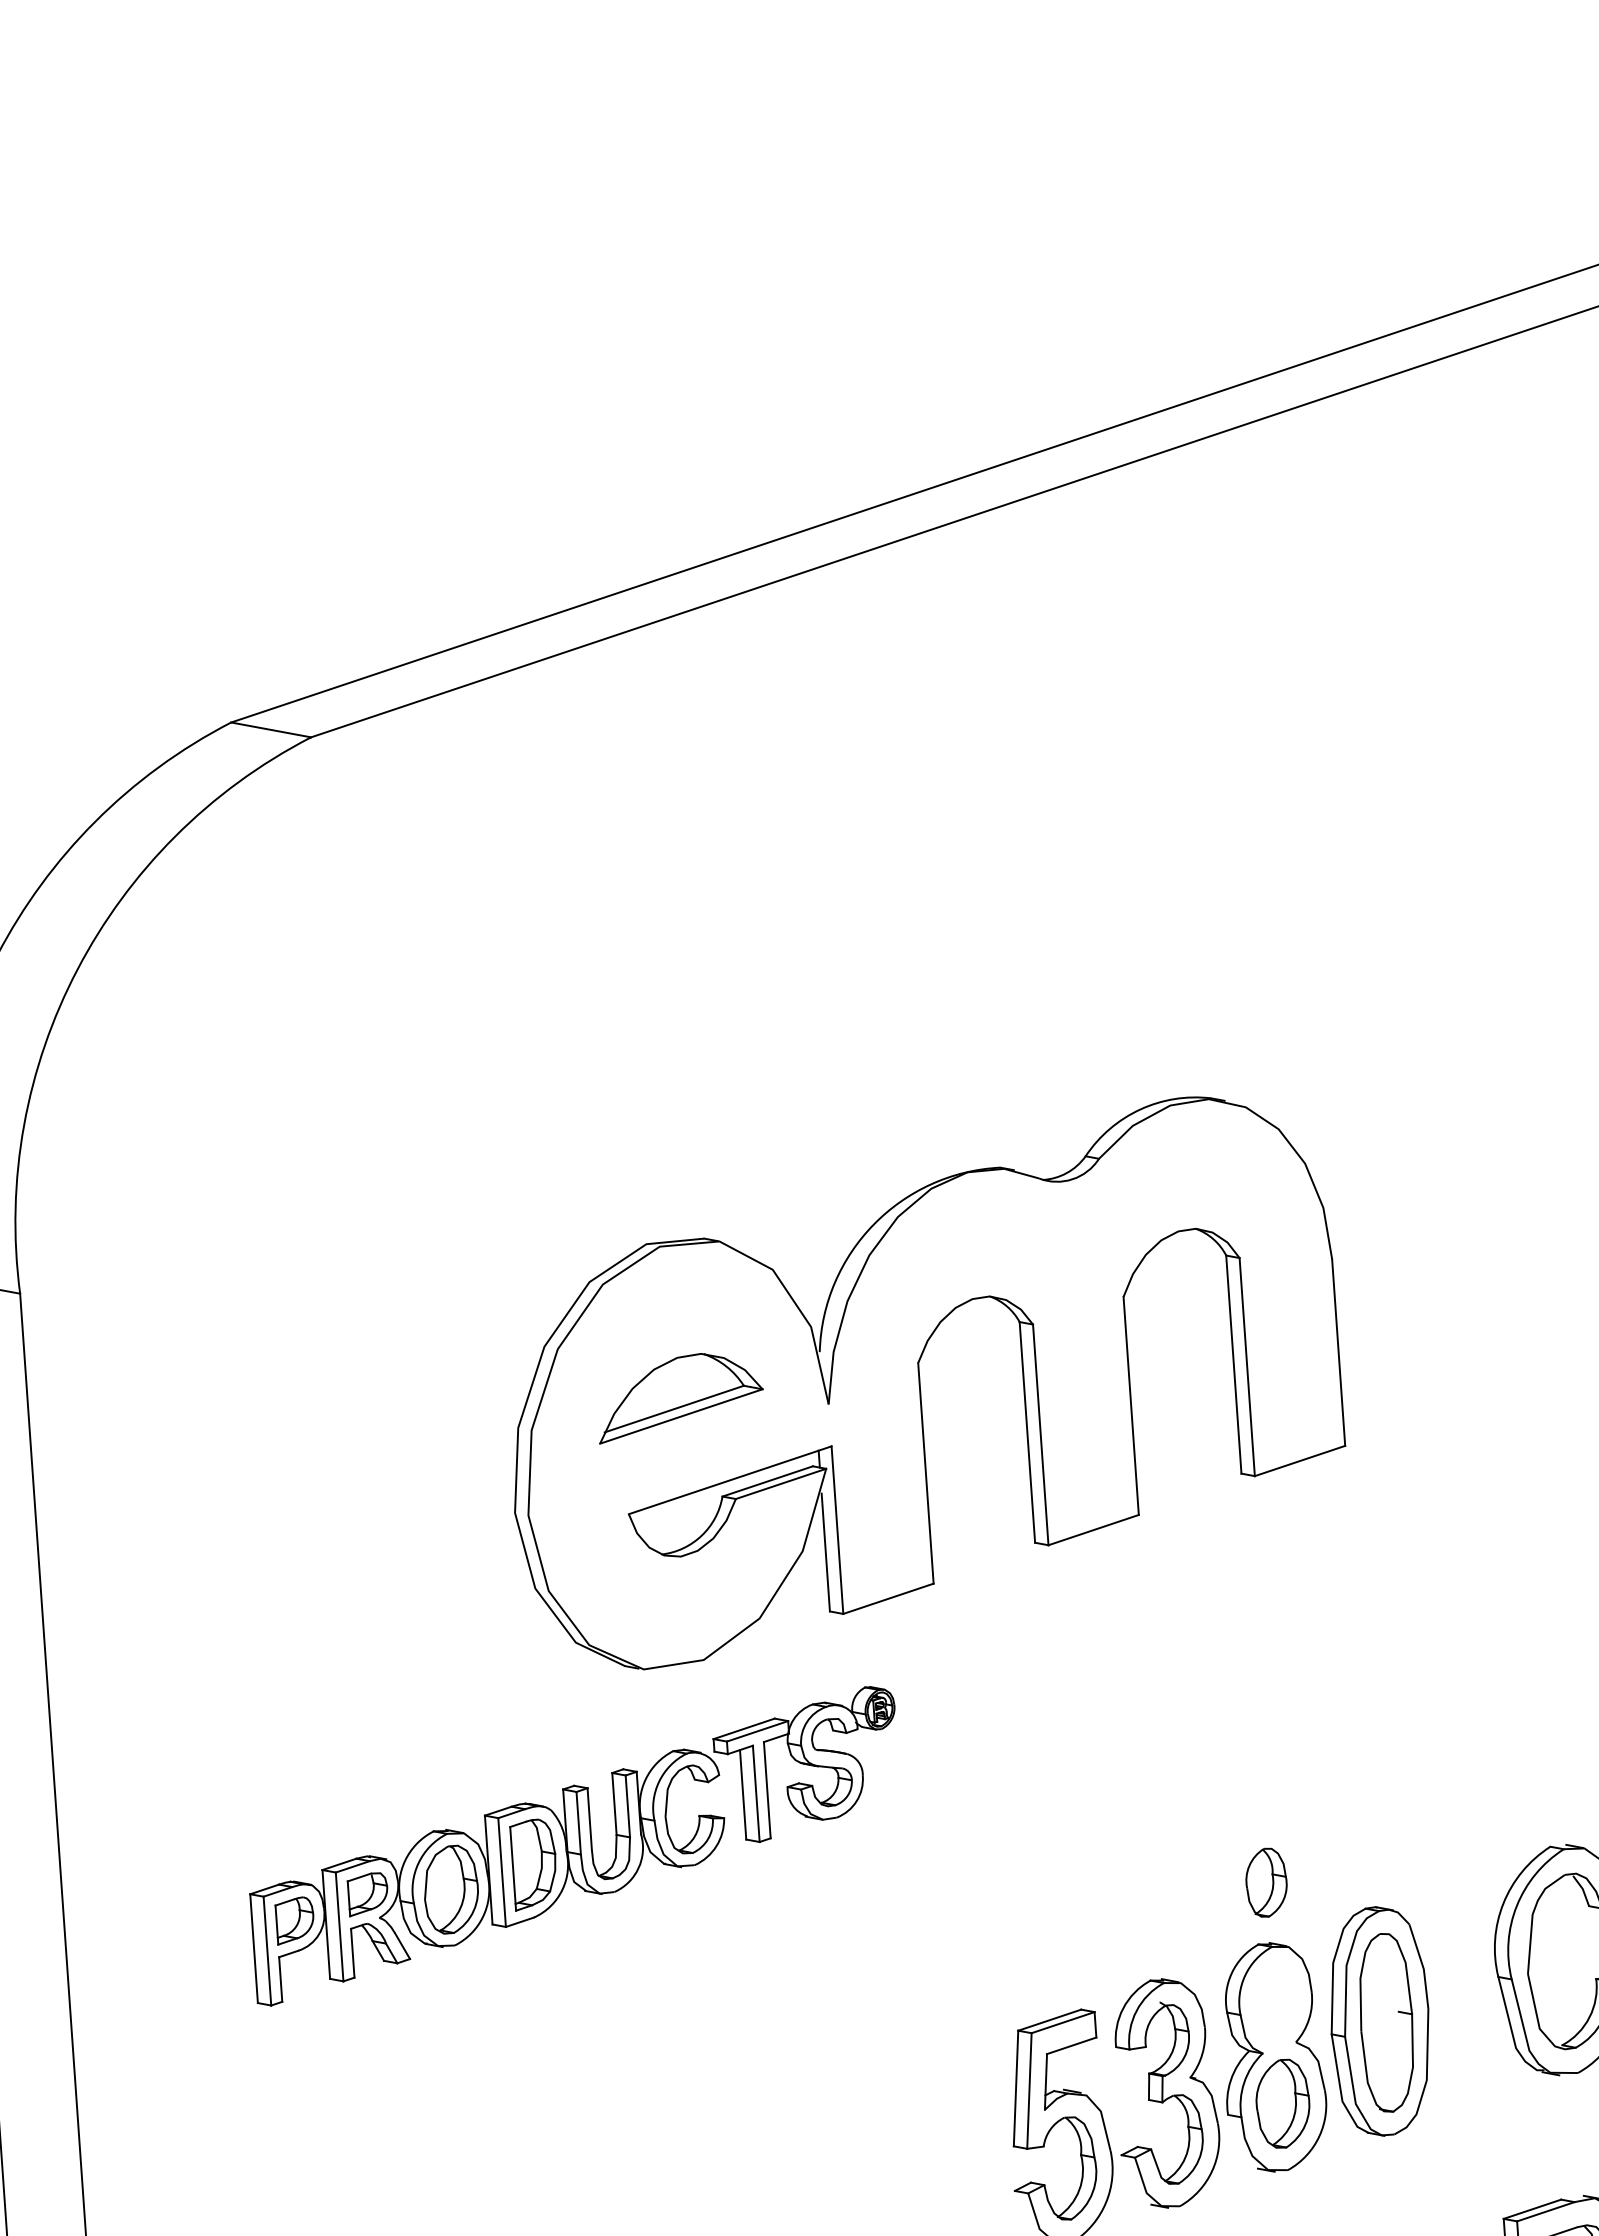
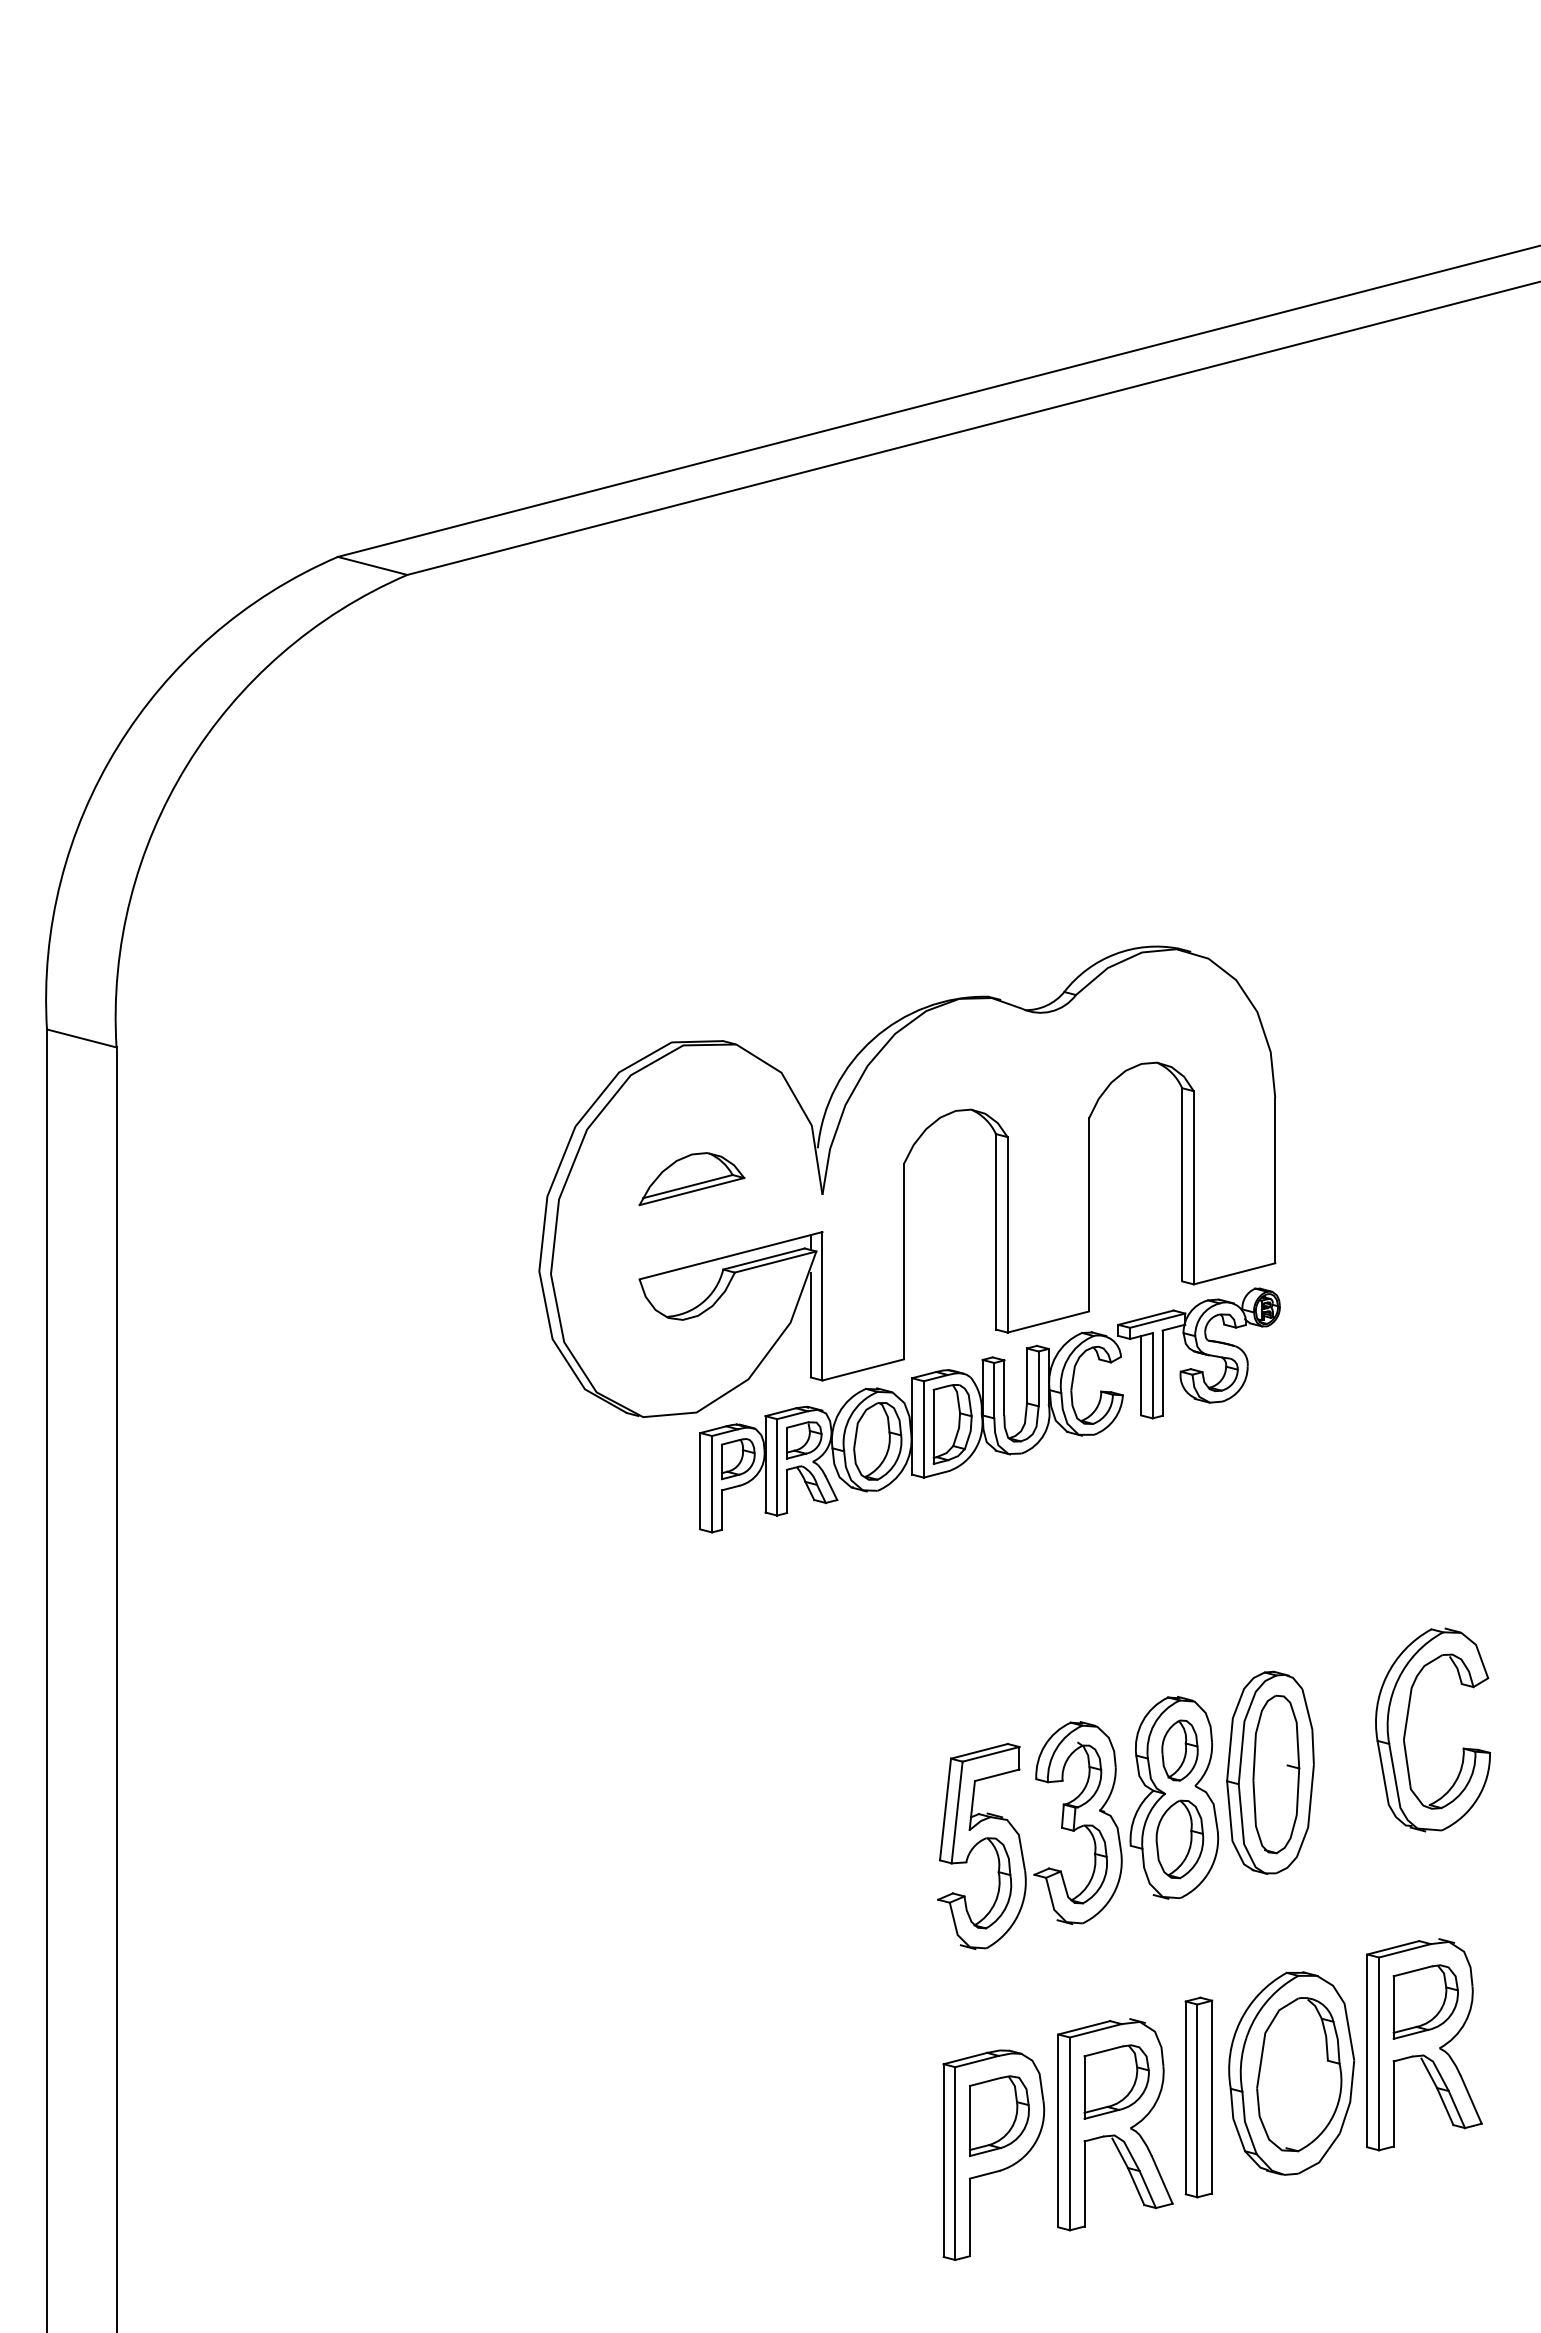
part: (679, 1397) -> (691, 1179), size x0.71
part: (574, 1845) -> (989, 1410), moved
part: (1265, 1882) -> (1179, 1750), moved

